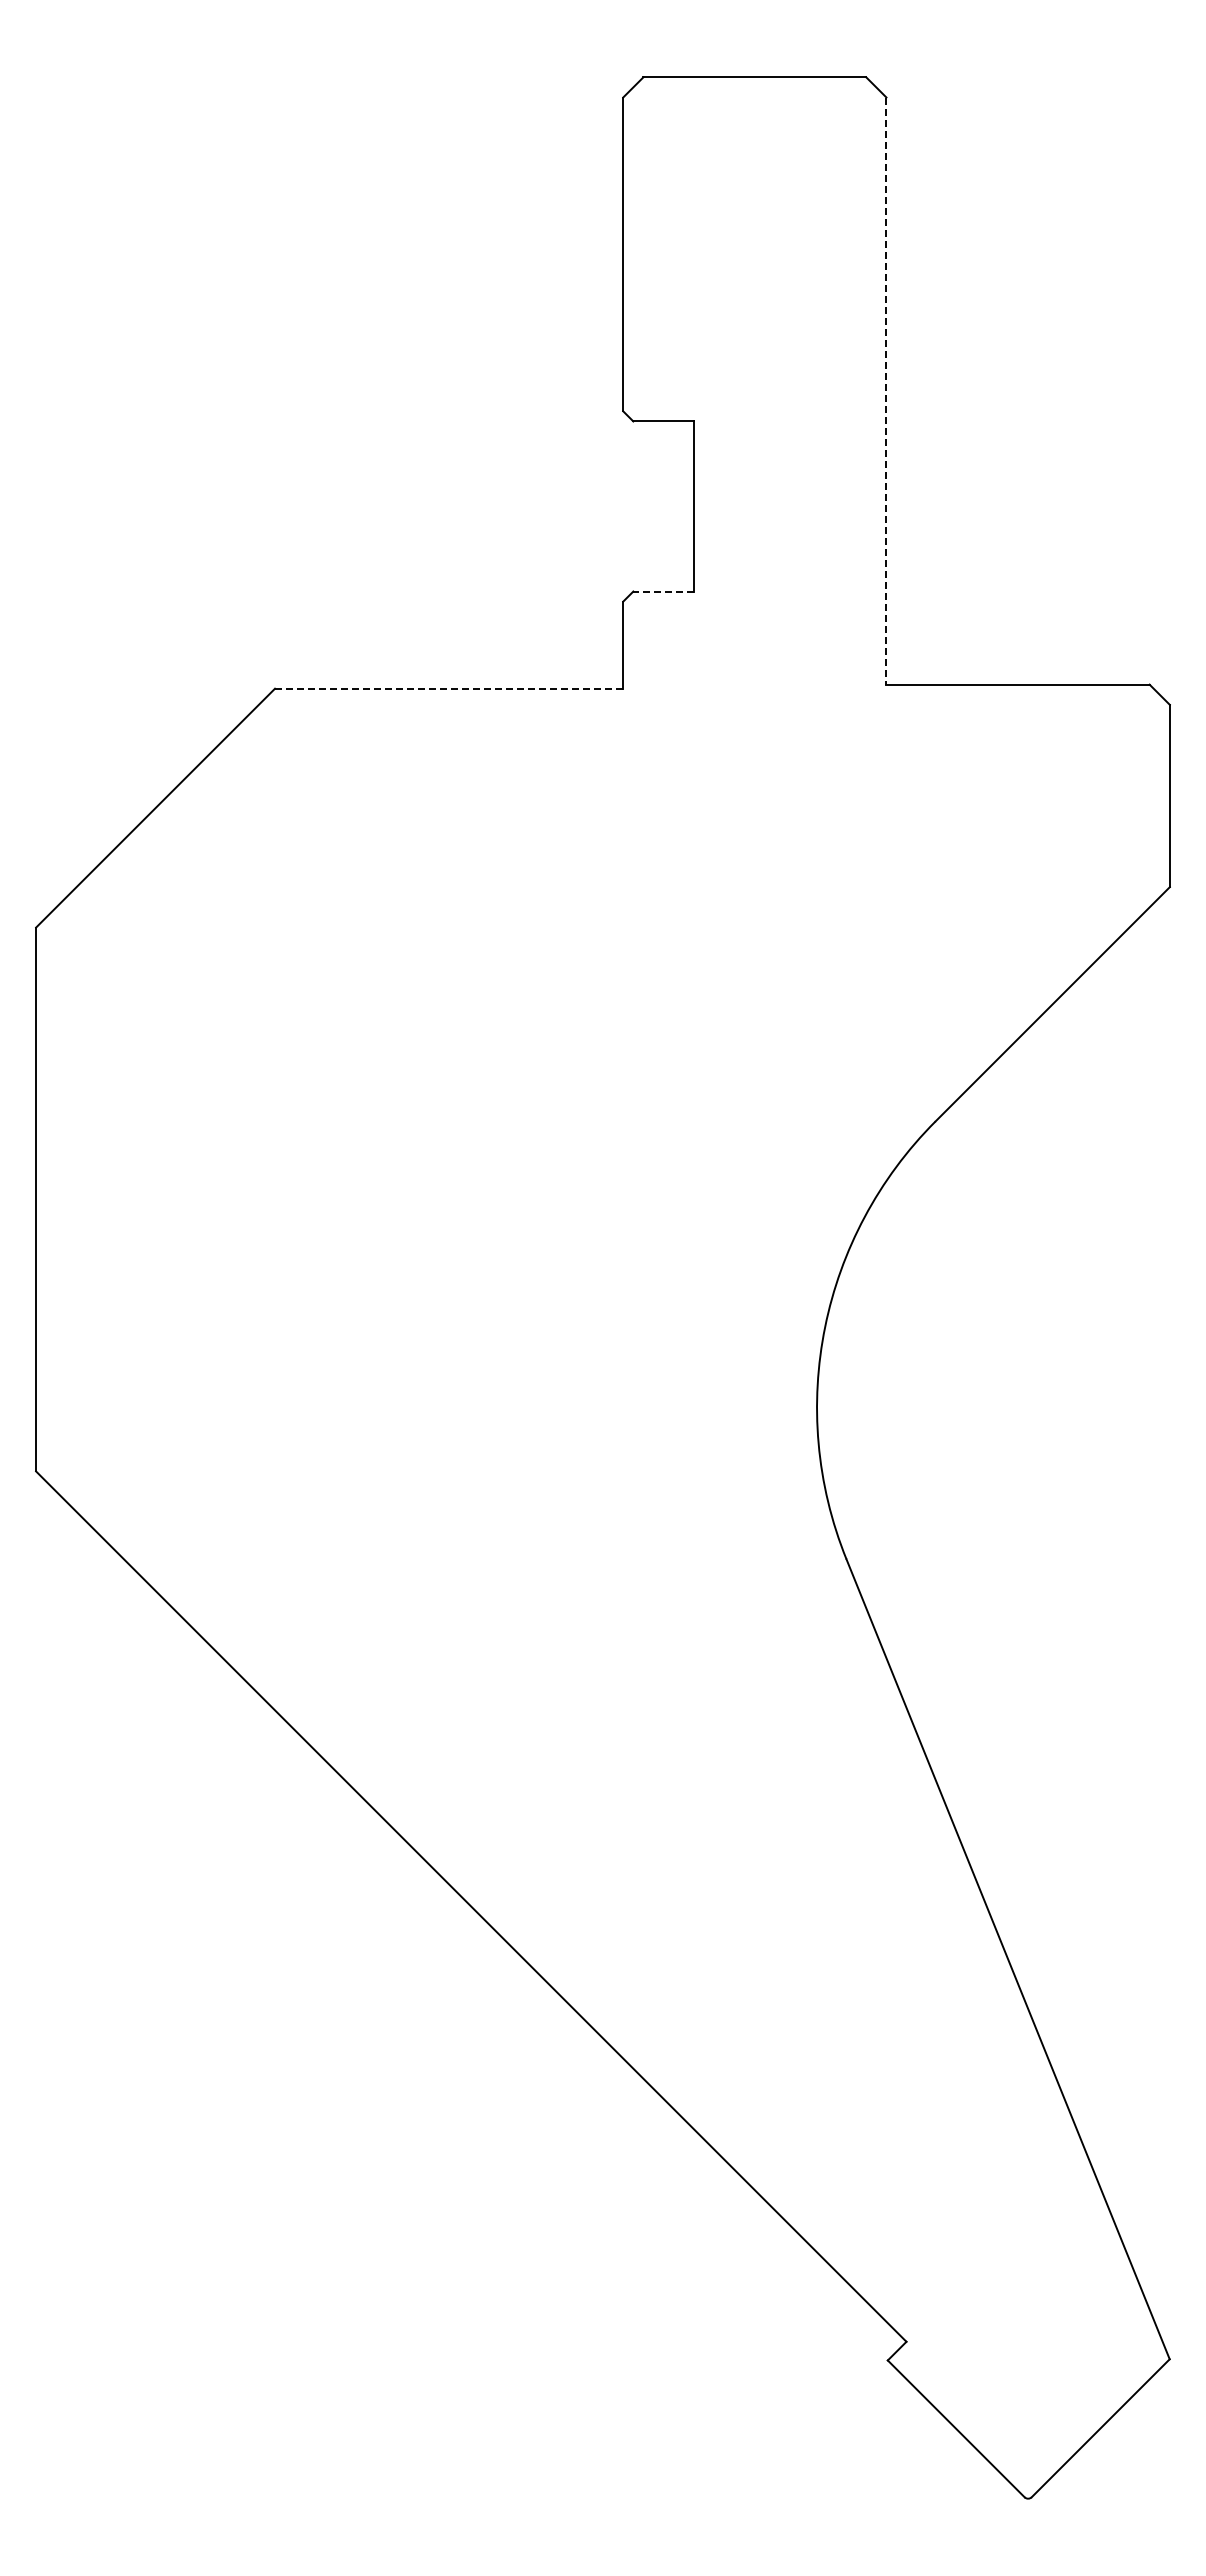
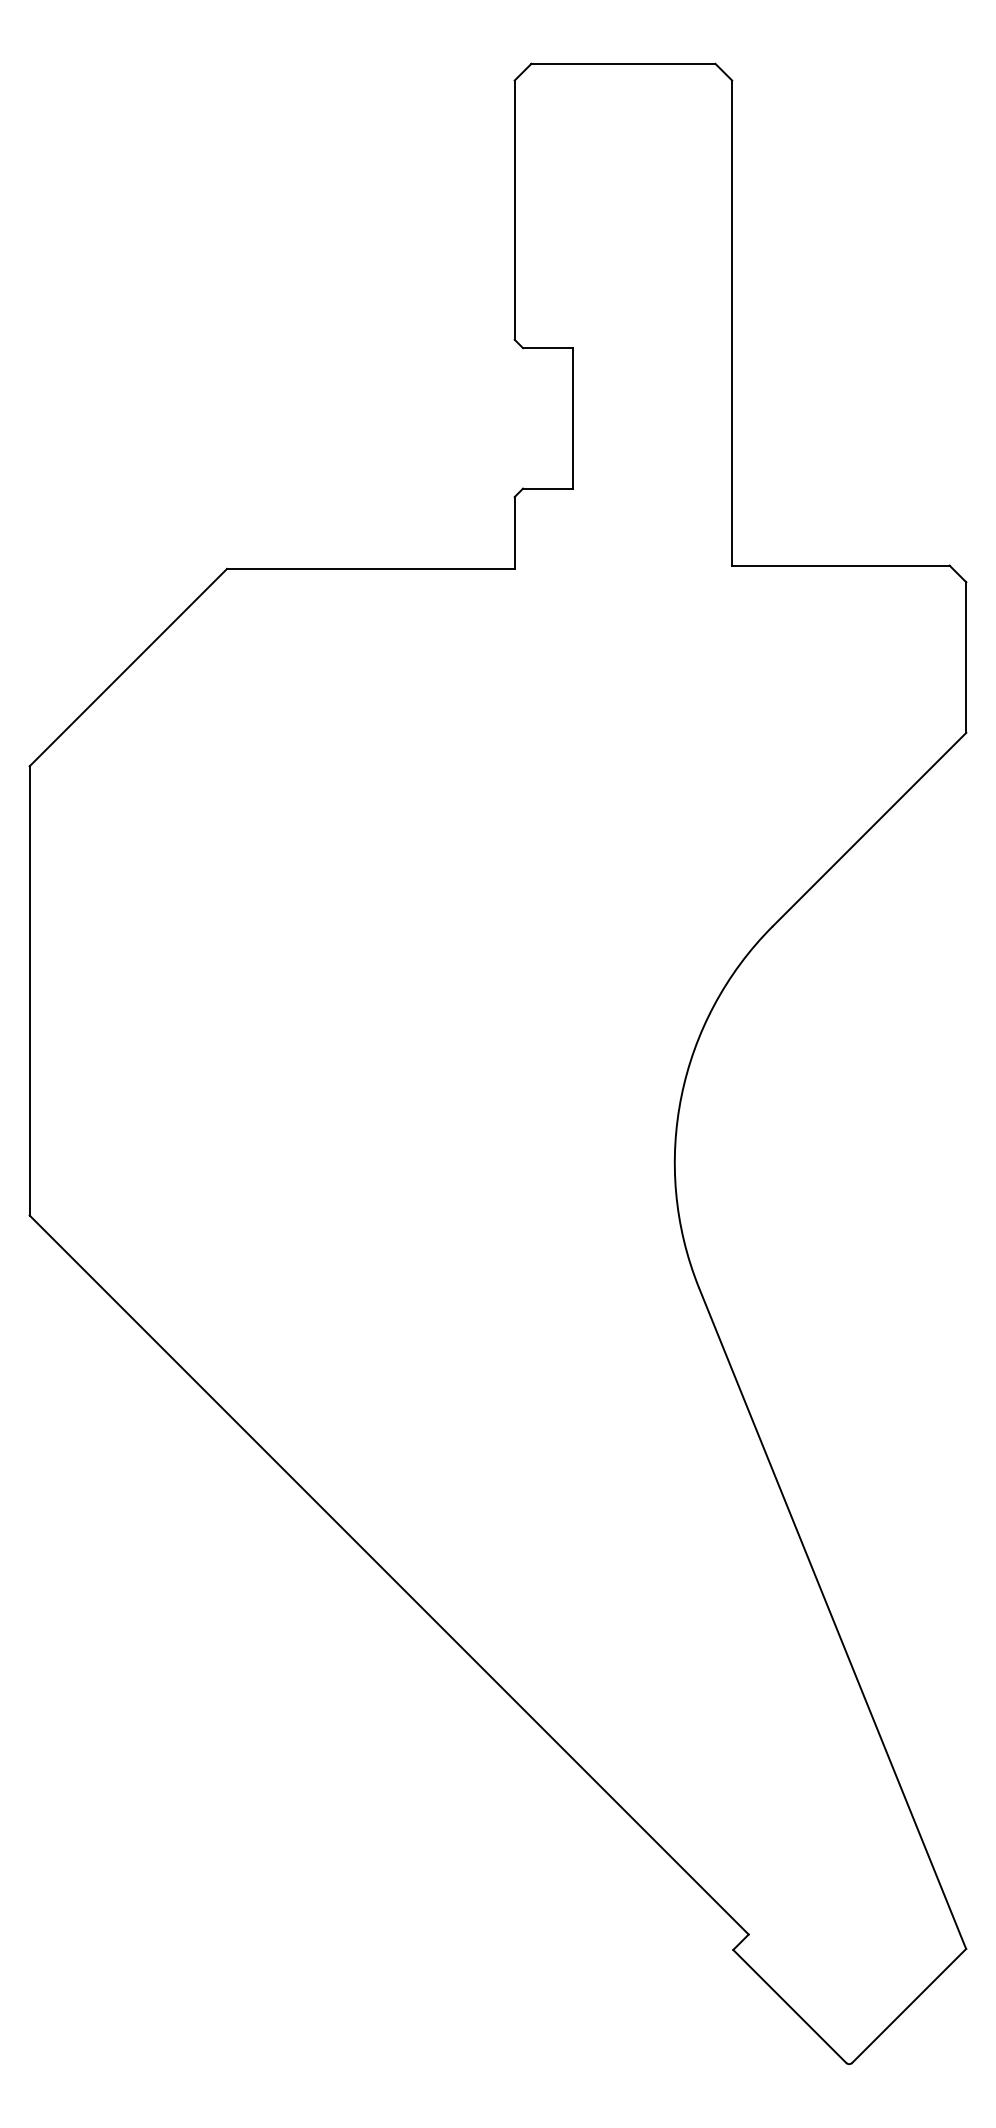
line: (886, 391) -> (732, 323), dashed -> solid
line: (663, 591) -> (547, 488), dashed -> solid
line: (448, 688) -> (370, 568), dashed -> solid

